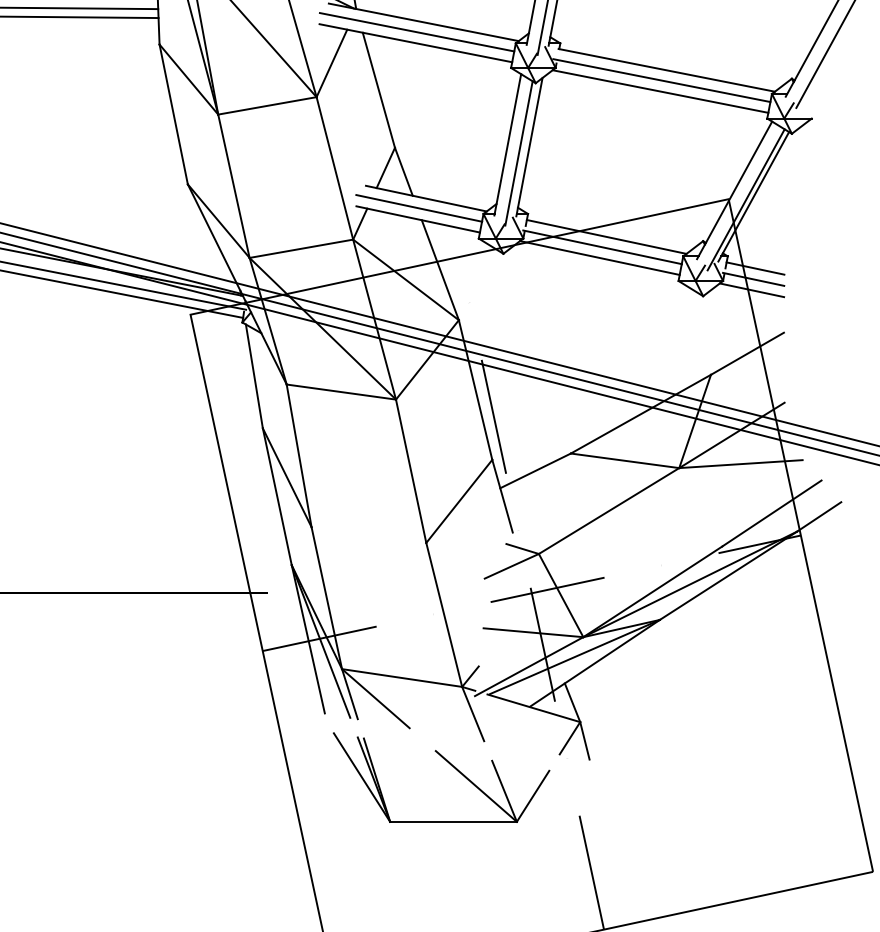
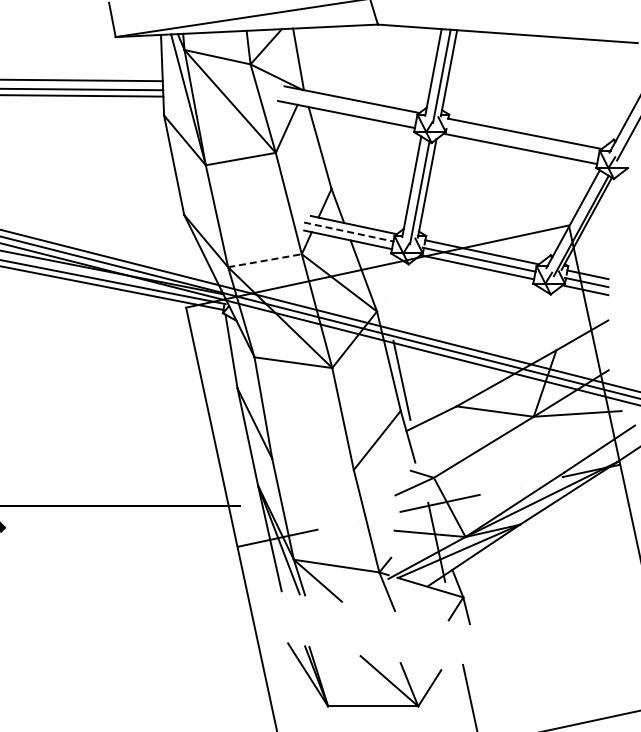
line: (417, 31) -> (347, 106), removed
line: (662, 79) -> (521, 140), removed
line: (418, 209) -> (348, 232), solid -> dashed
line: (302, 248) -> (265, 260), solid -> dashed
part: (448, 764) -> (369, 665), moved

